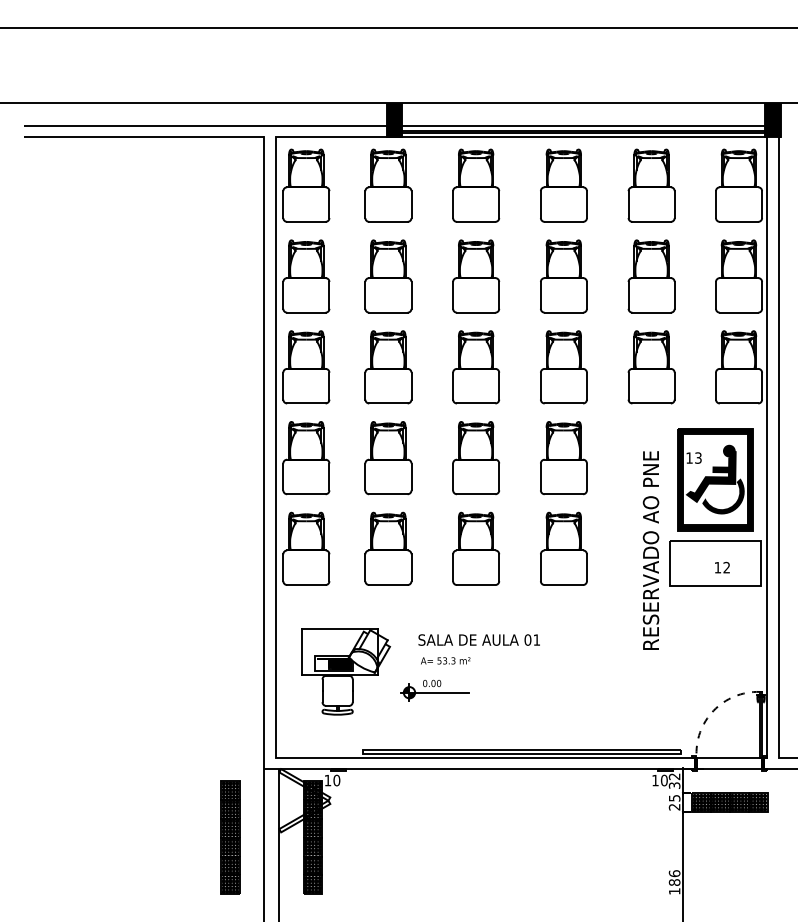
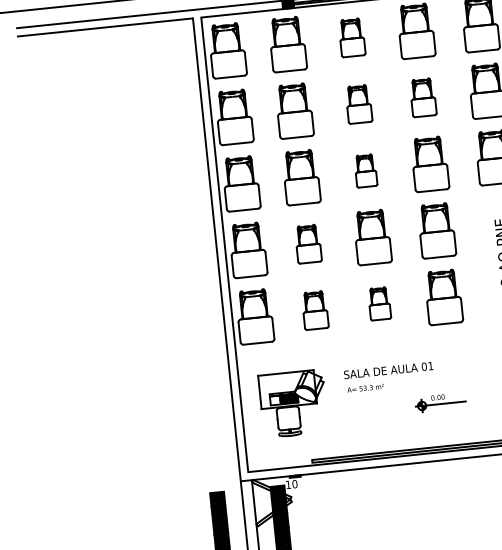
part: (476, 185) -> (352, 37), size x0.7
part: (476, 276) -> (359, 104), size x0.7
part: (563, 276) -> (422, 97), size x0.7
part: (476, 367) -> (365, 170), size x0.6
part: (388, 458) -> (308, 244), size x0.7
part: (388, 548) -> (315, 310), size x0.7
part: (476, 548) -> (379, 303), size x0.6
part: (434, 690) -> (440, 402), moved

